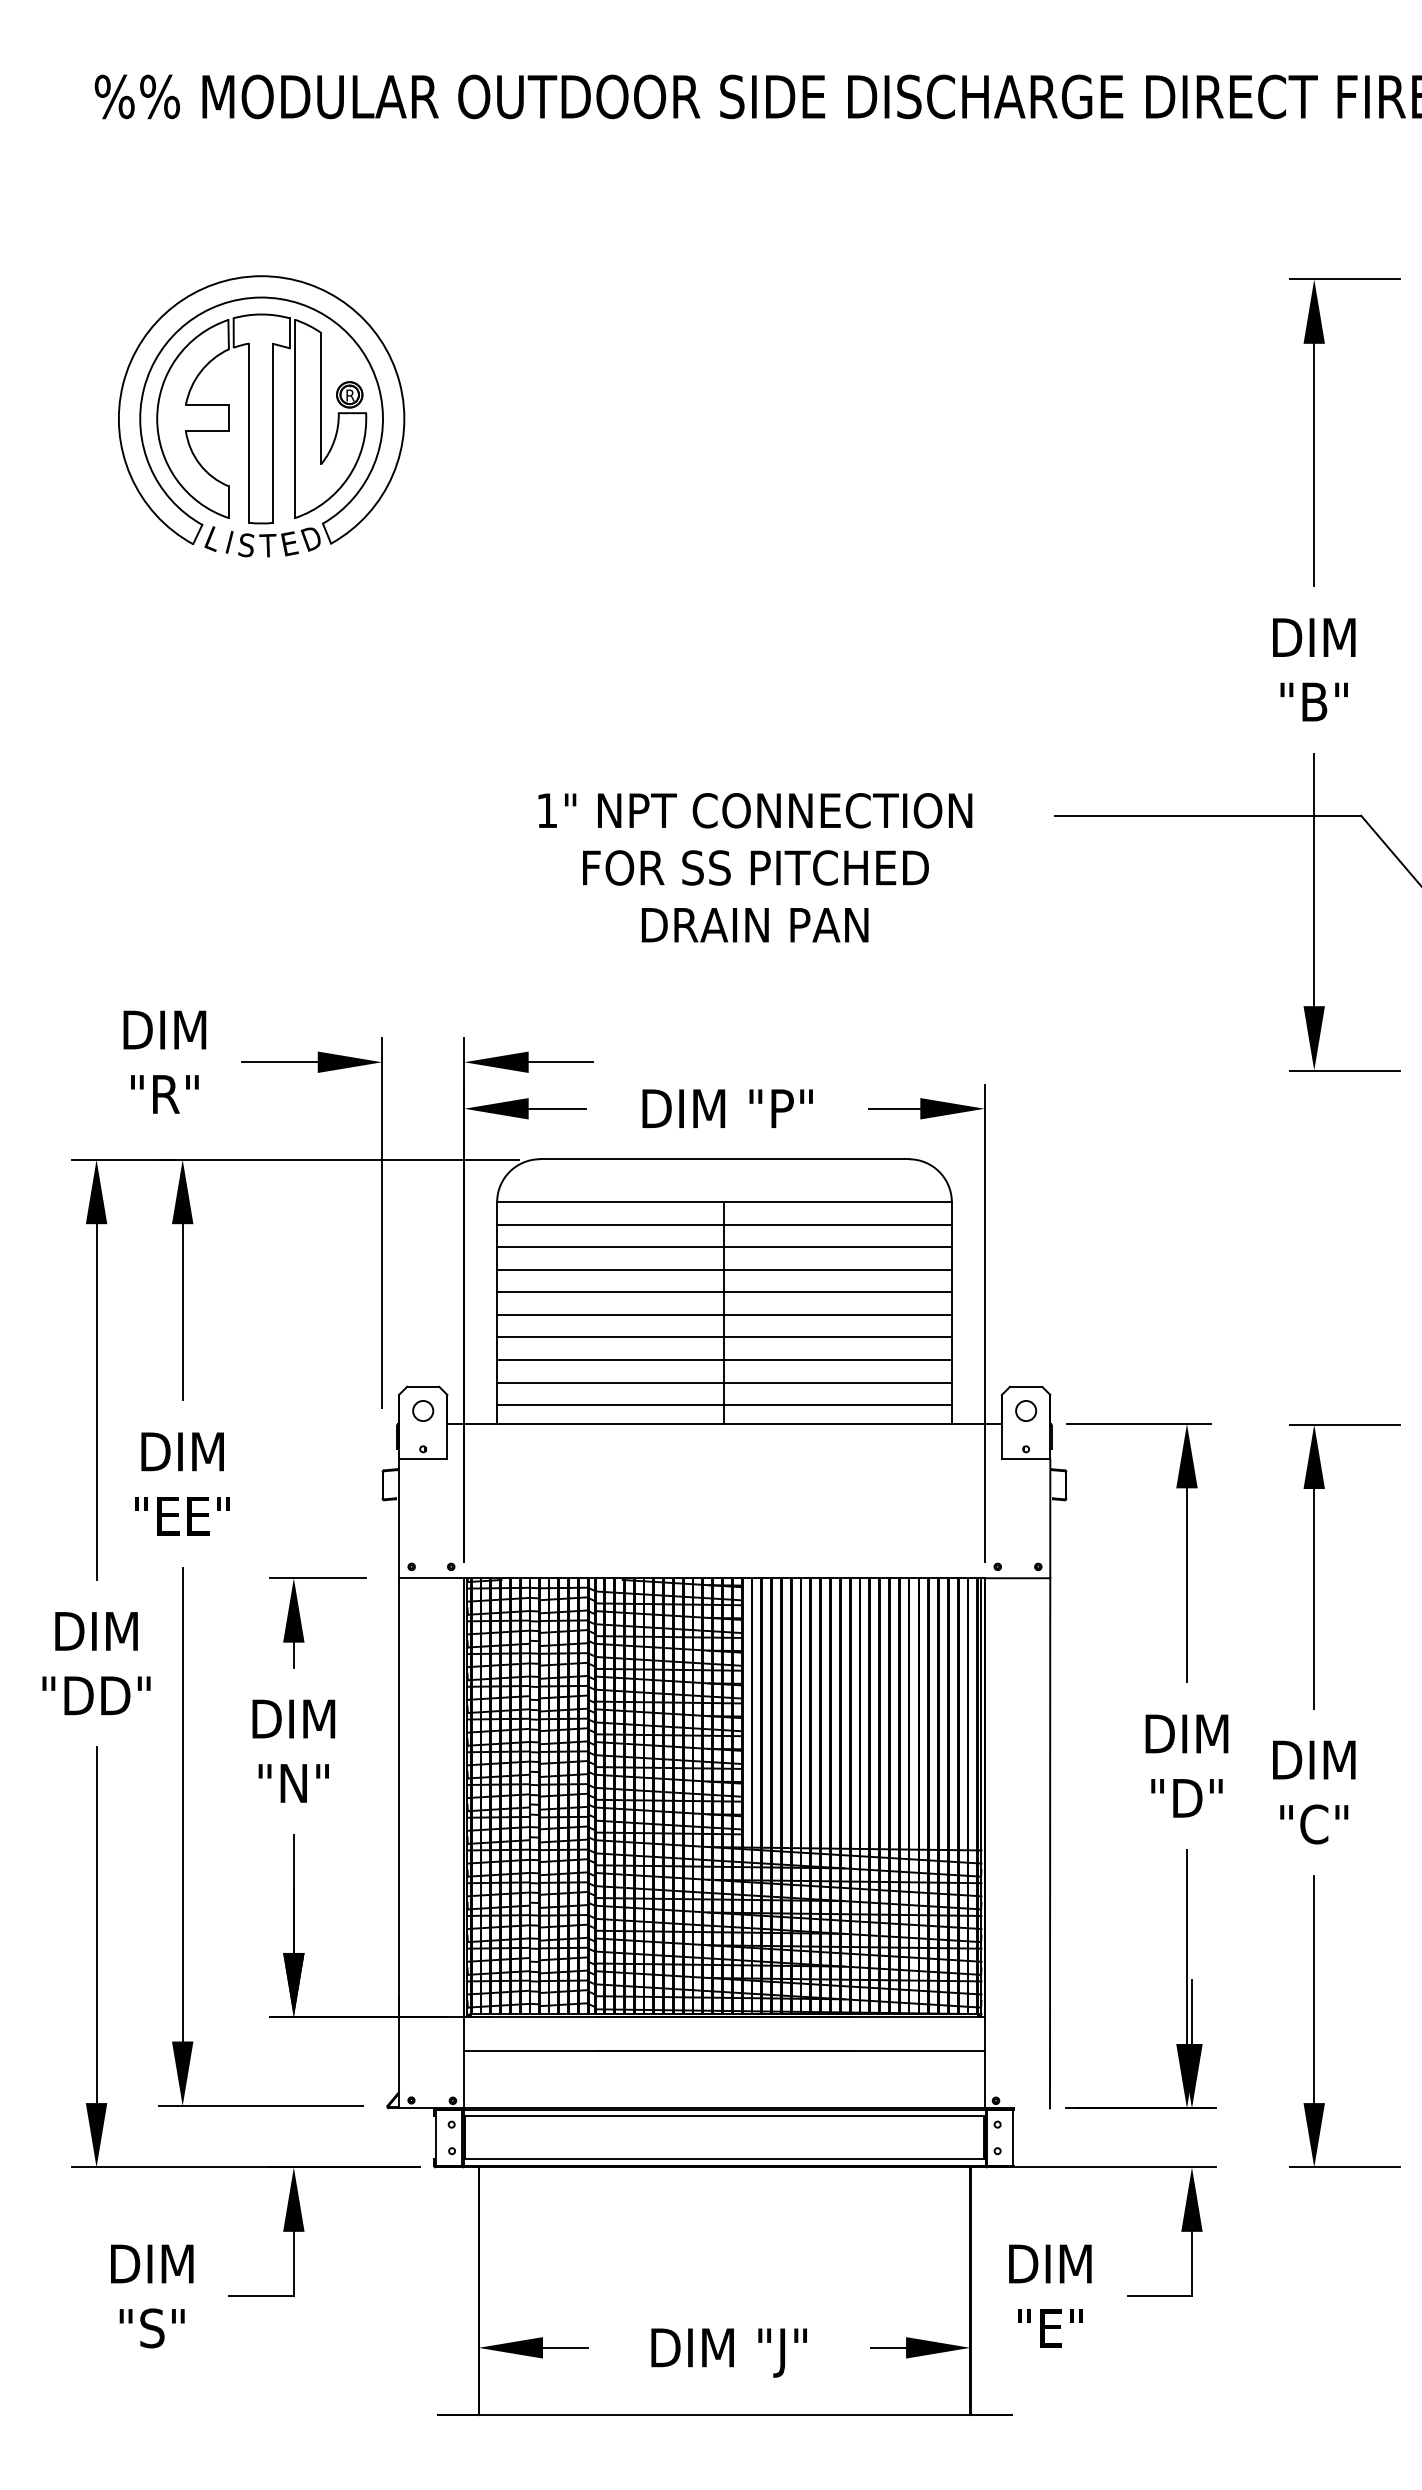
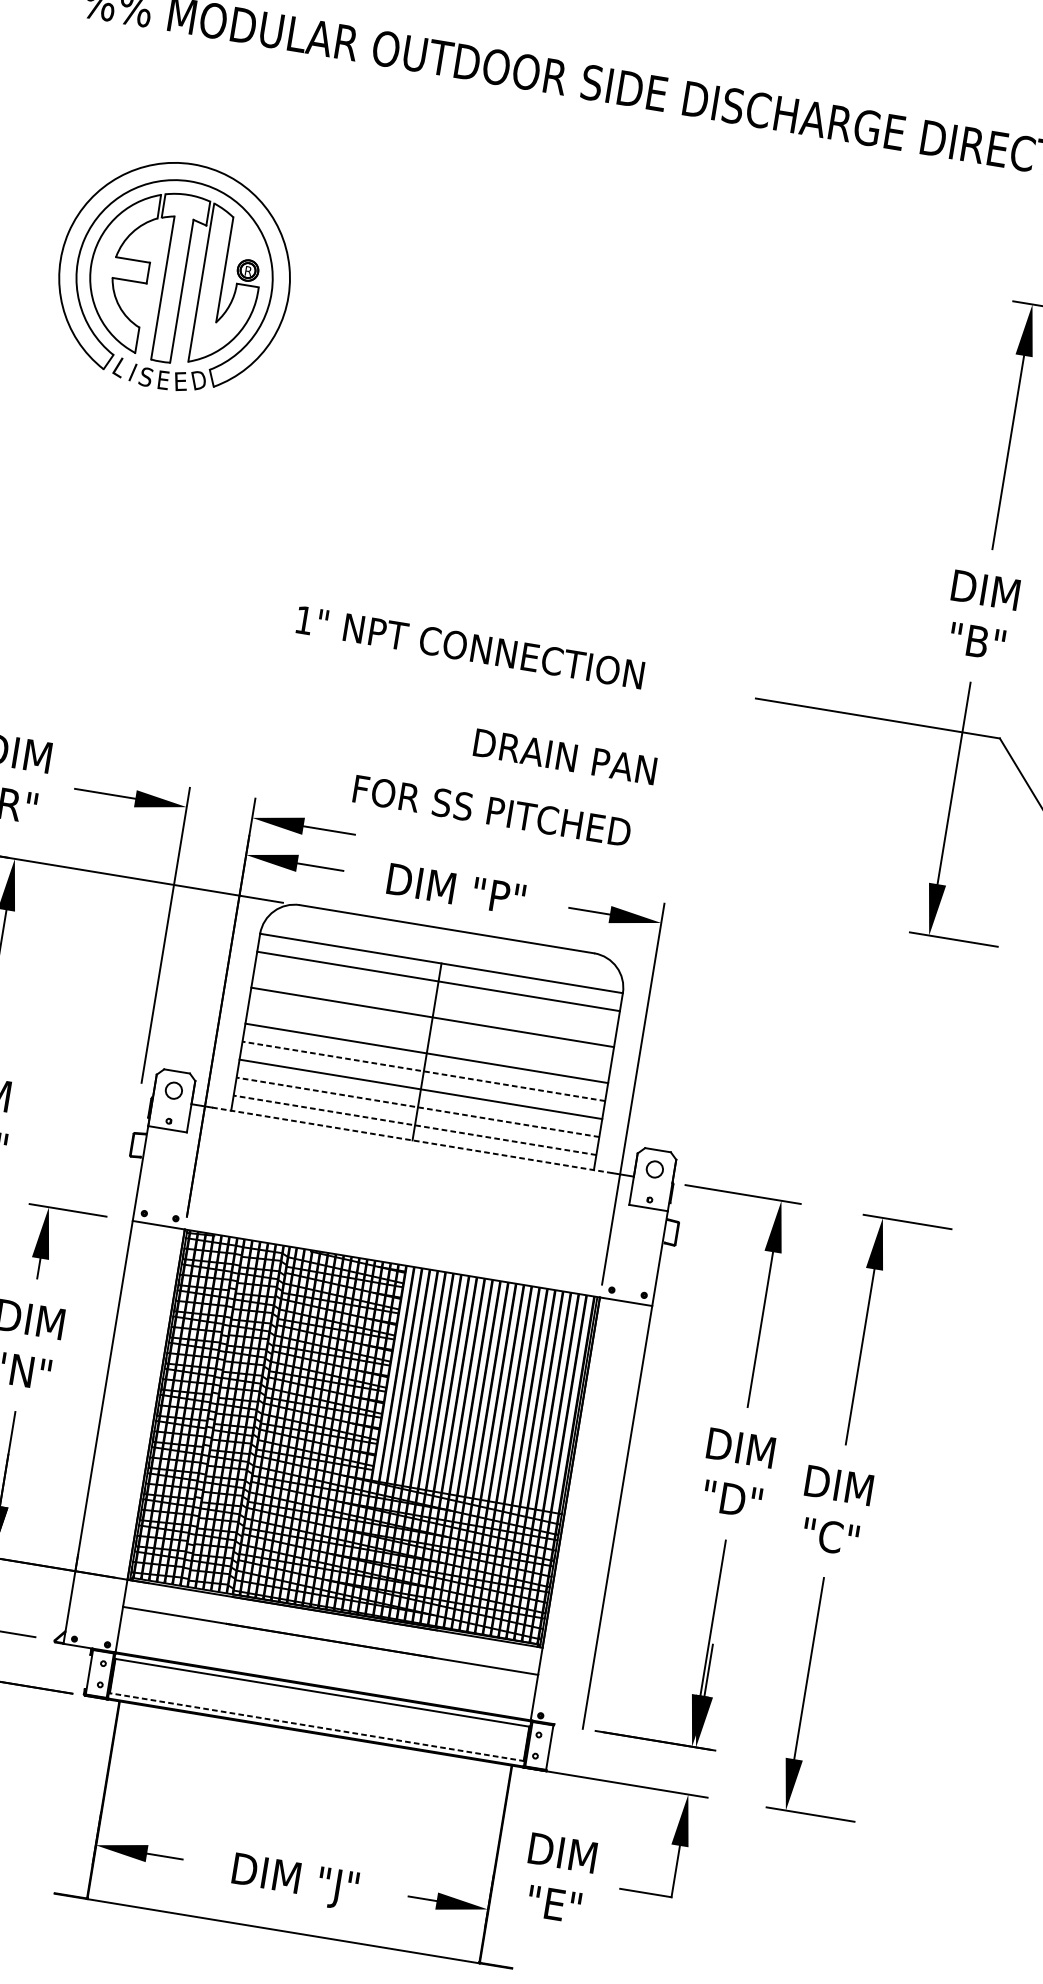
text: (267, 545) -> (162, 379), T -> E
text: (755, 810) -> (470, 647), moved
text: (755, 867) -> (491, 810), moved
text: (754, 925) -> (564, 757), moved
line: (724, 1247) -> (435, 999), removed
line: (724, 1292) -> (429, 1035), removed
line: (724, 1337) -> (423, 1071), solid -> dashed
line: (724, 1382) -> (417, 1107), solid -> dashed
line: (724, 1405) -> (414, 1125), solid -> dashed
line: (724, 1423) -> (412, 1140), solid -> dashed
line: (724, 2159) -> (316, 1727), solid -> dashed

